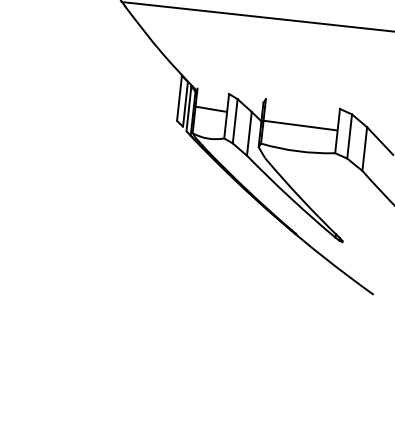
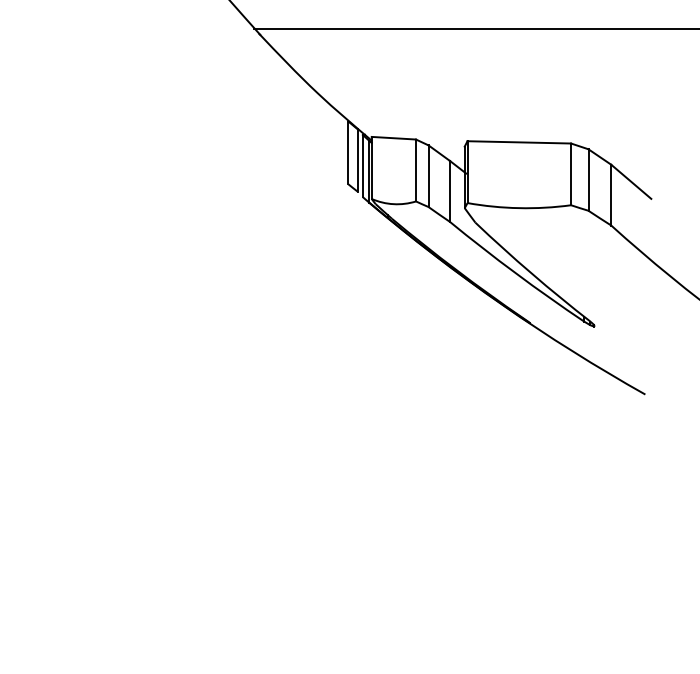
line: (210, 108) -> (393, 137), moved
line: (300, 125) -> (519, 142), moved

